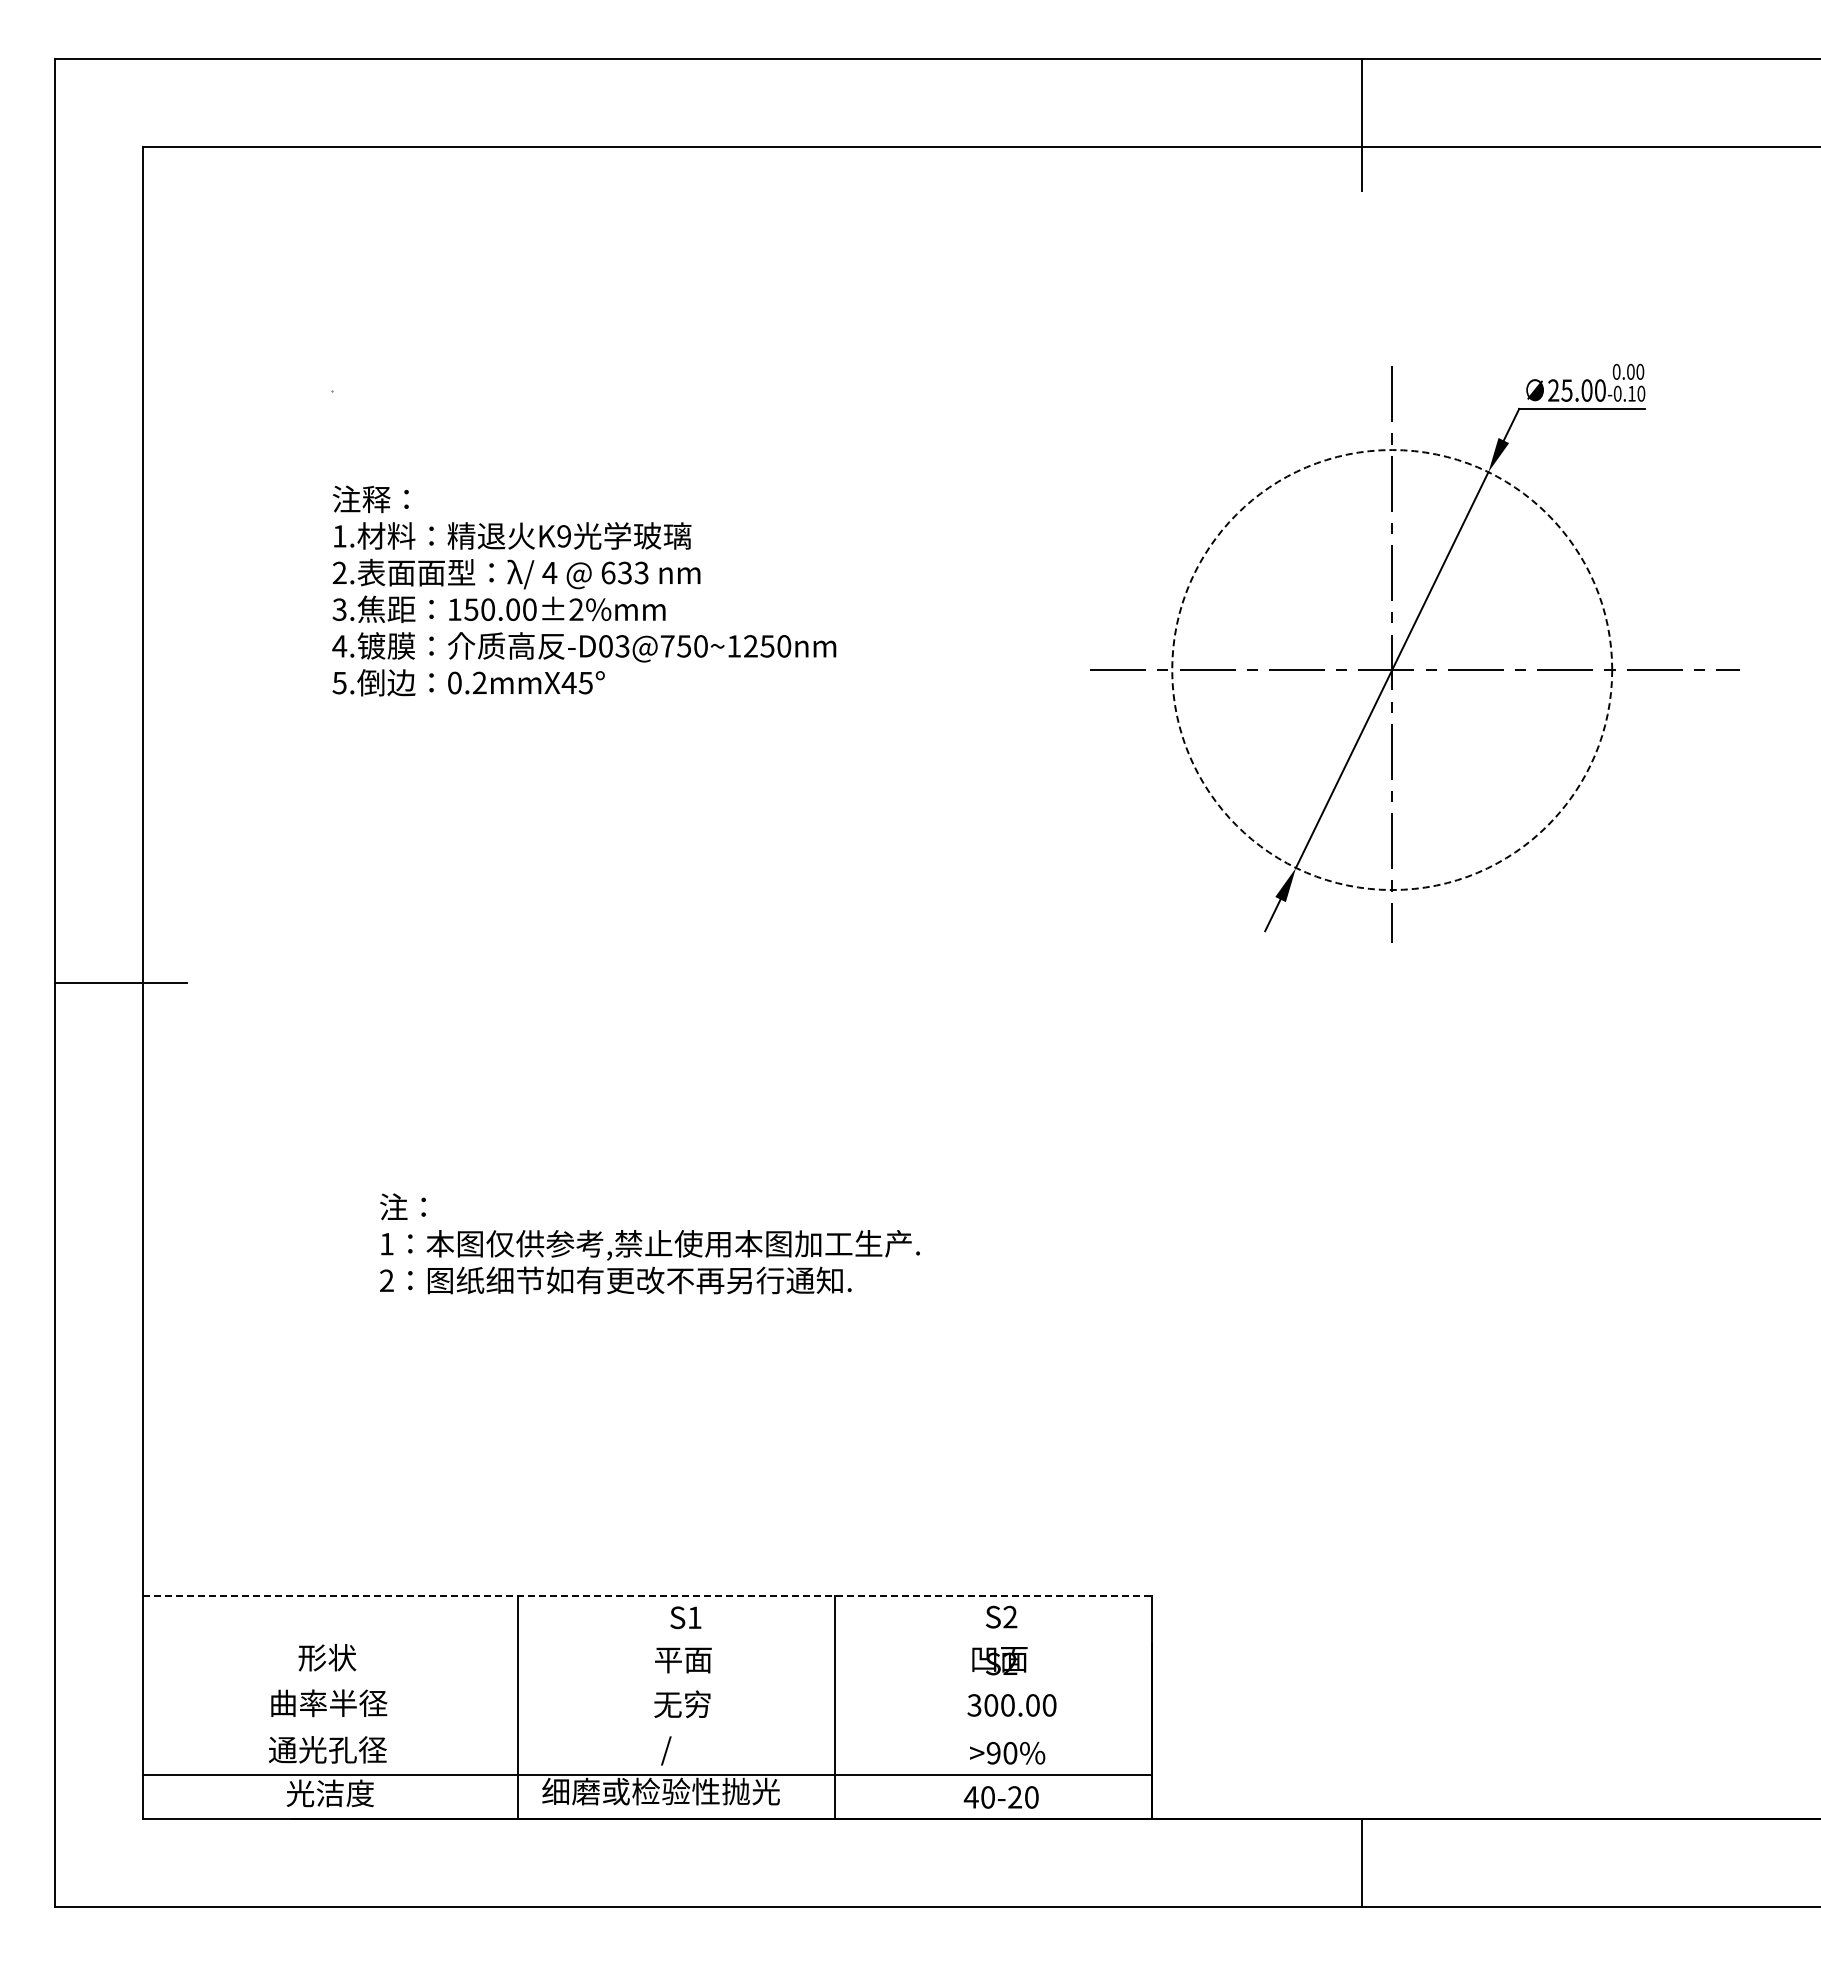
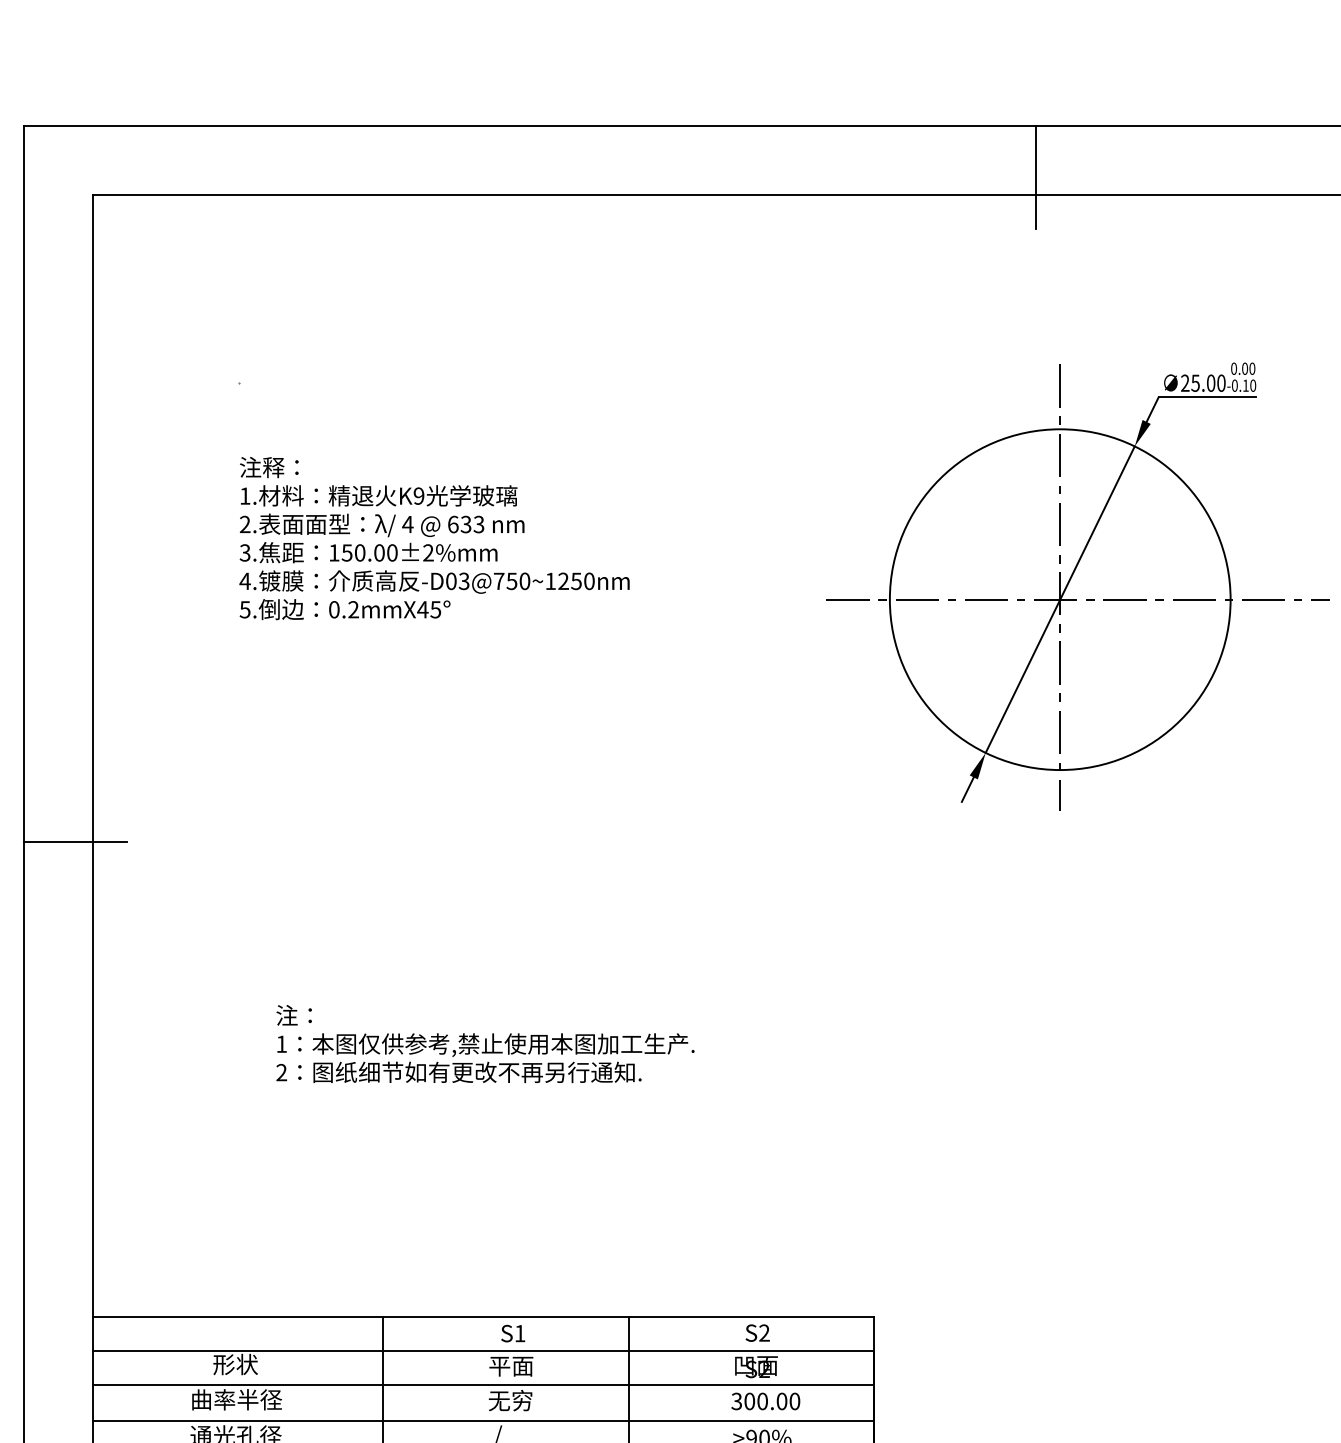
circle: (1392, 670) -> (1060, 600), dashed -> solid
line: (647, 1596) -> (483, 1317), dashed -> solid
line: (646, 1640) -> (482, 1351), added
line: (646, 1683) -> (482, 1384), added
line: (646, 1731) -> (482, 1421), added

